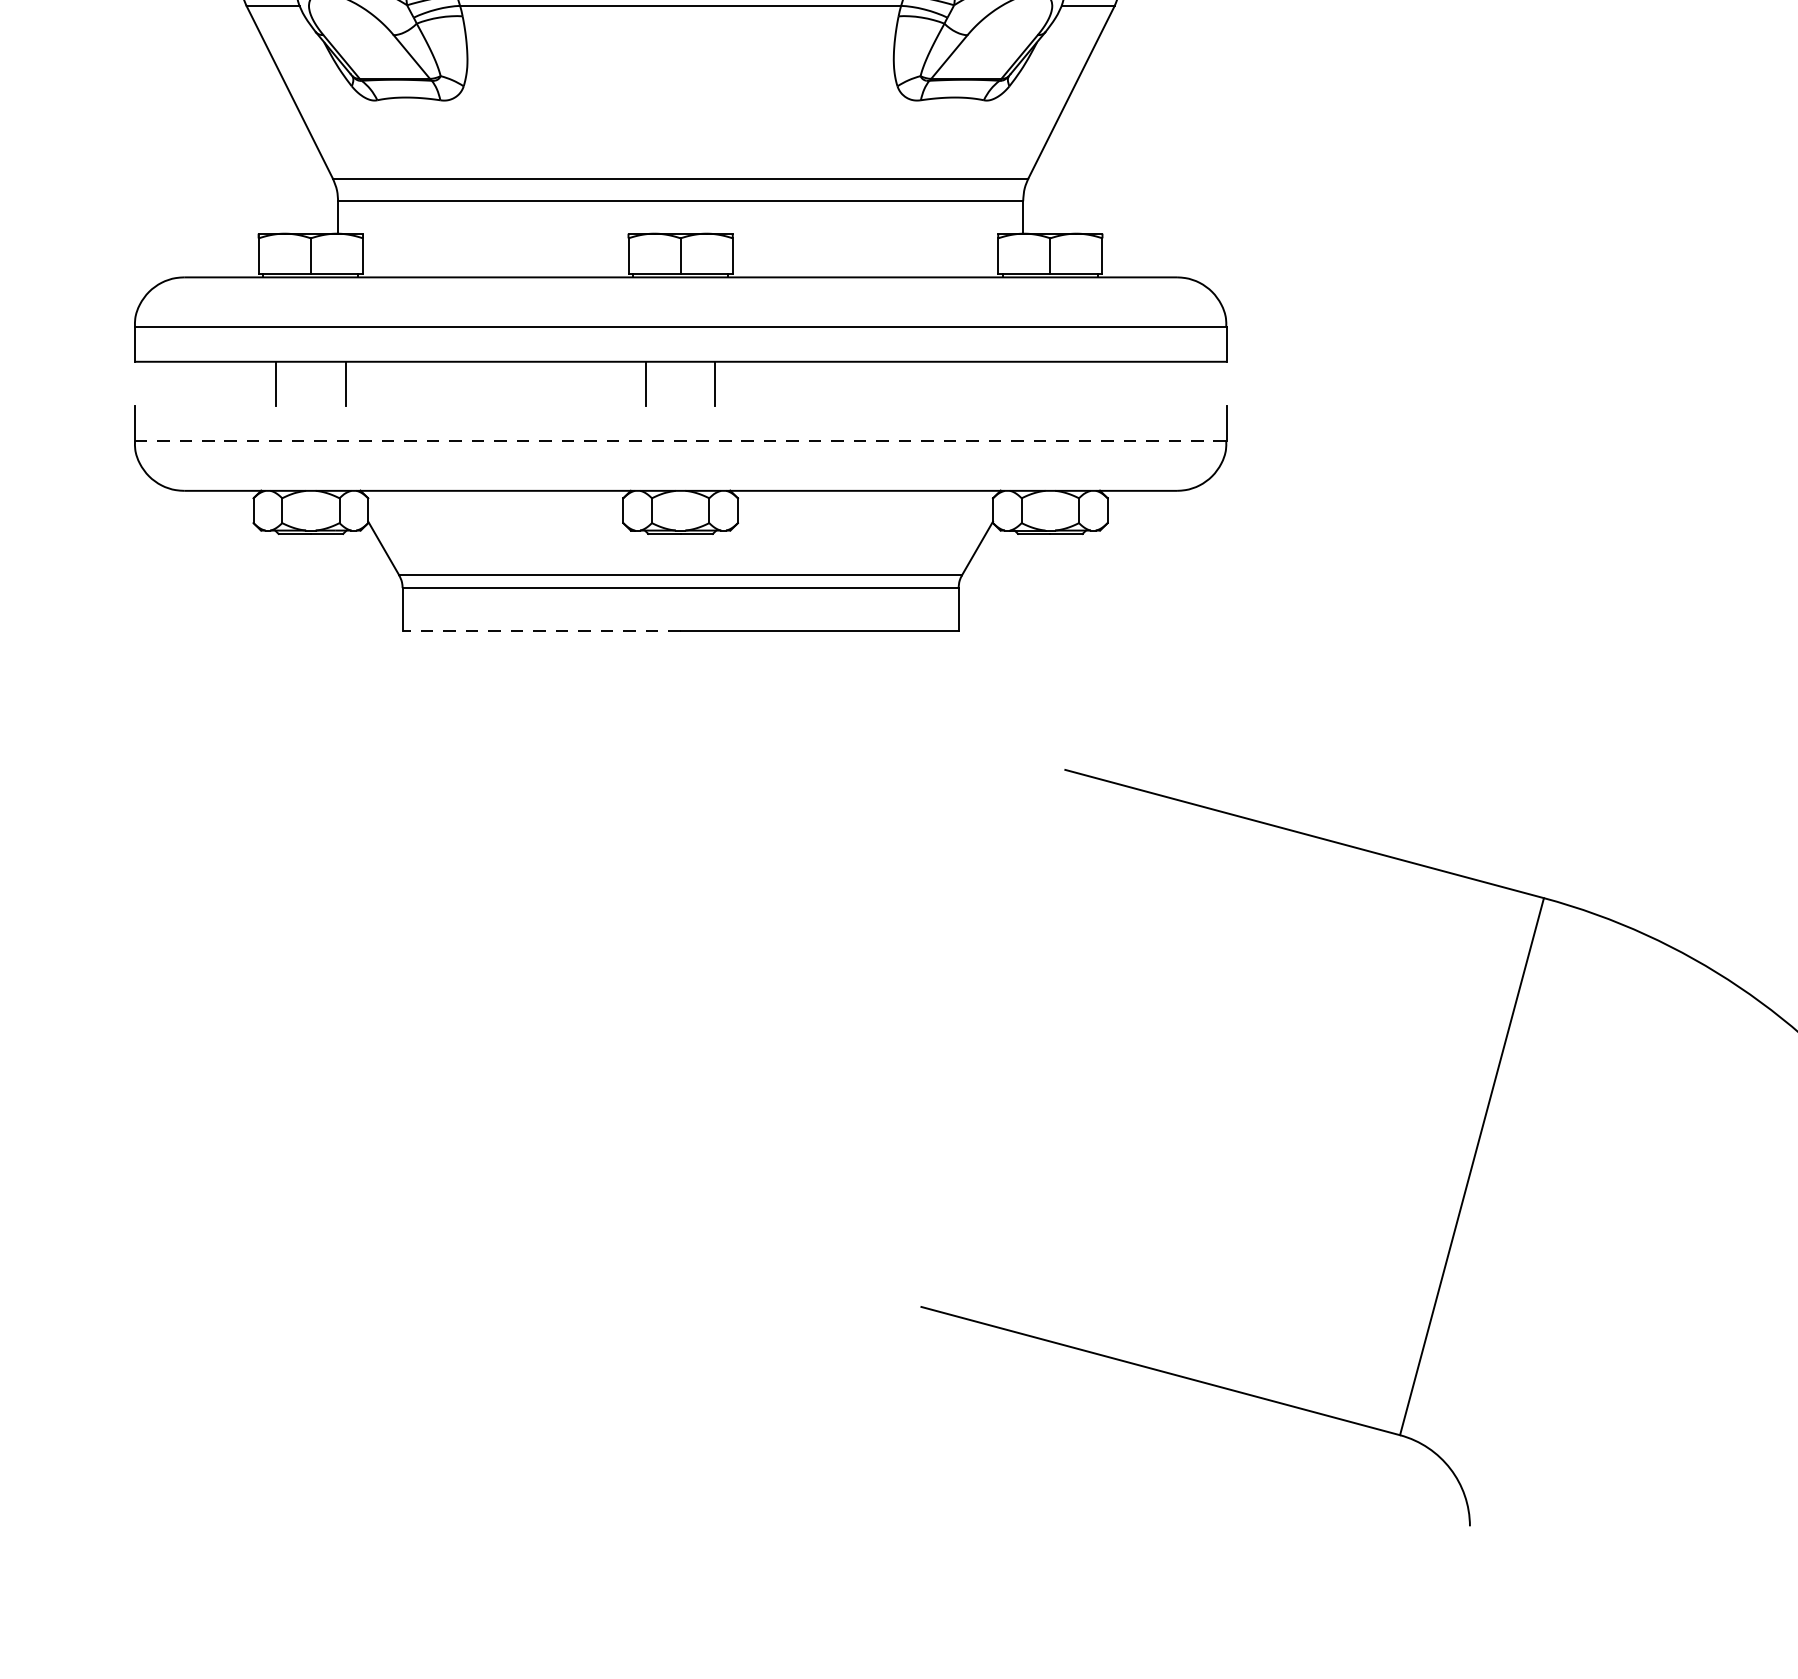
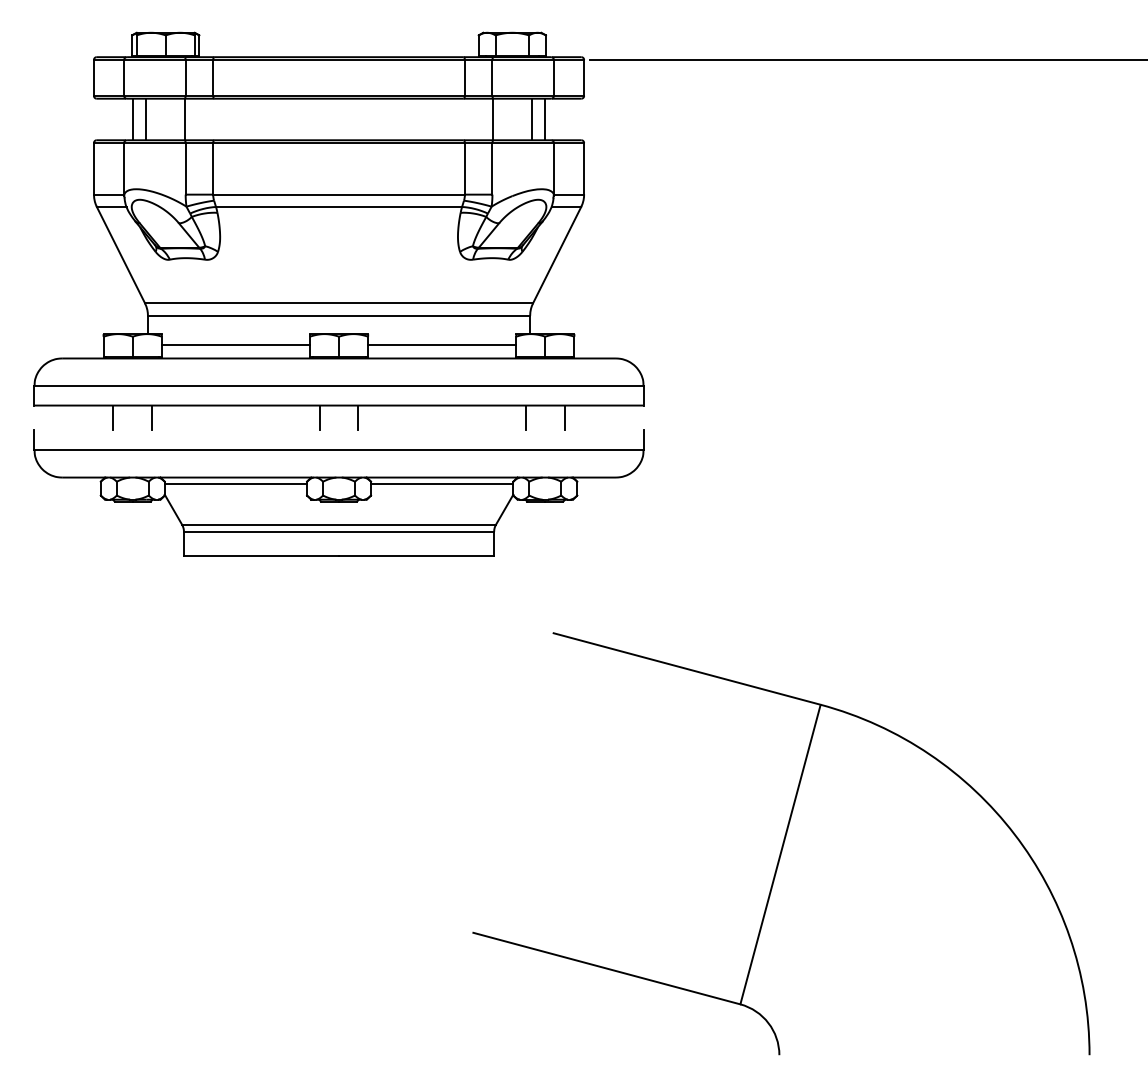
line: (494, 252) -> (235, 344), added
line: (866, 252) -> (442, 344), added
line: (1014, 383) -> (525, 417), added
line: (1084, 383) -> (564, 417), added
line: (681, 440) -> (339, 449), dashed -> solid
line: (494, 503) -> (235, 484), added
line: (866, 503) -> (442, 484), added
line: (541, 630) -> (261, 555), dashed -> solid

